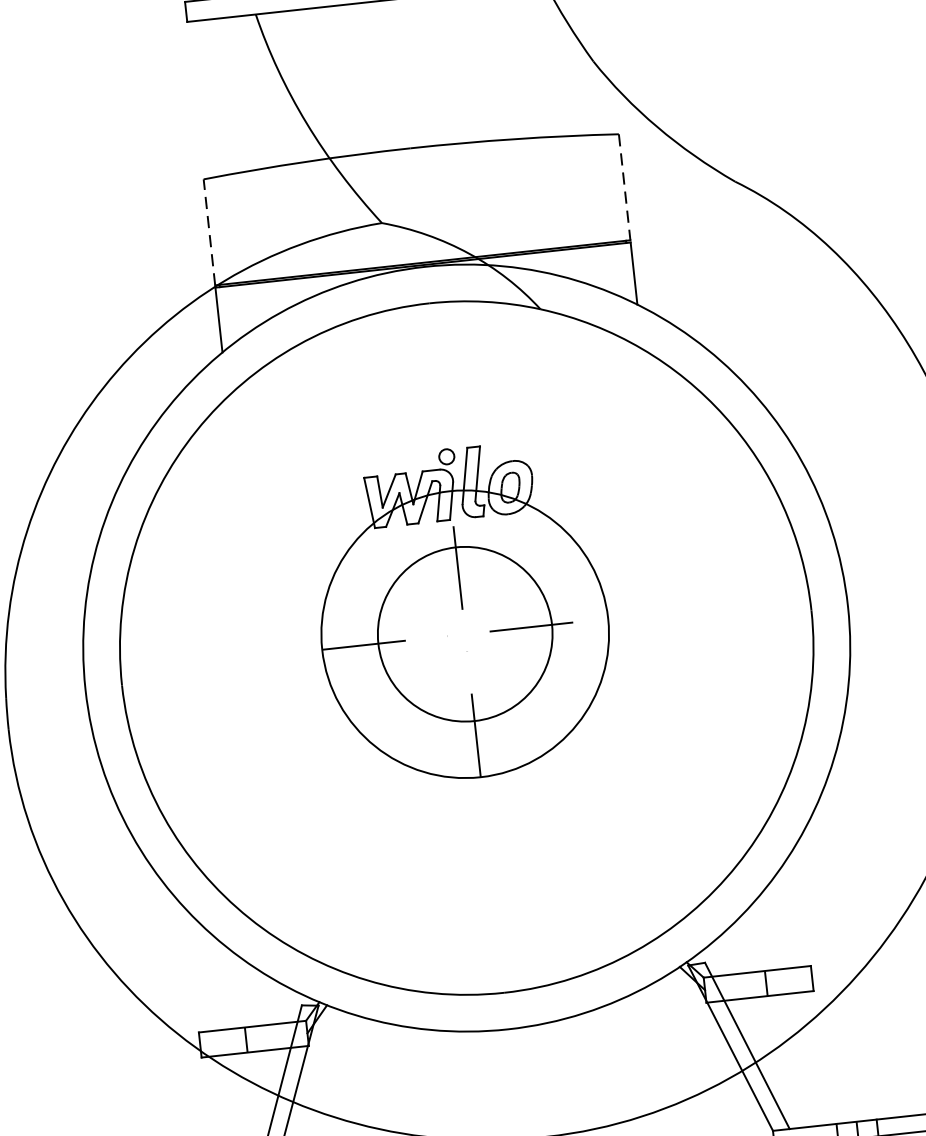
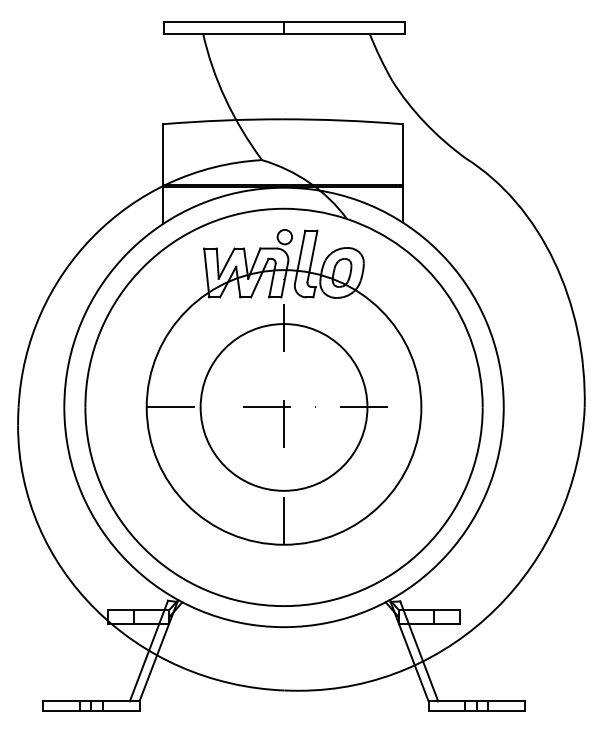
line: (624, 186) -> (402, 154), dashed -> solid
line: (209, 231) -> (163, 154), dashed -> solid
part: (462, 613) -> (283, 387), size x1.67

